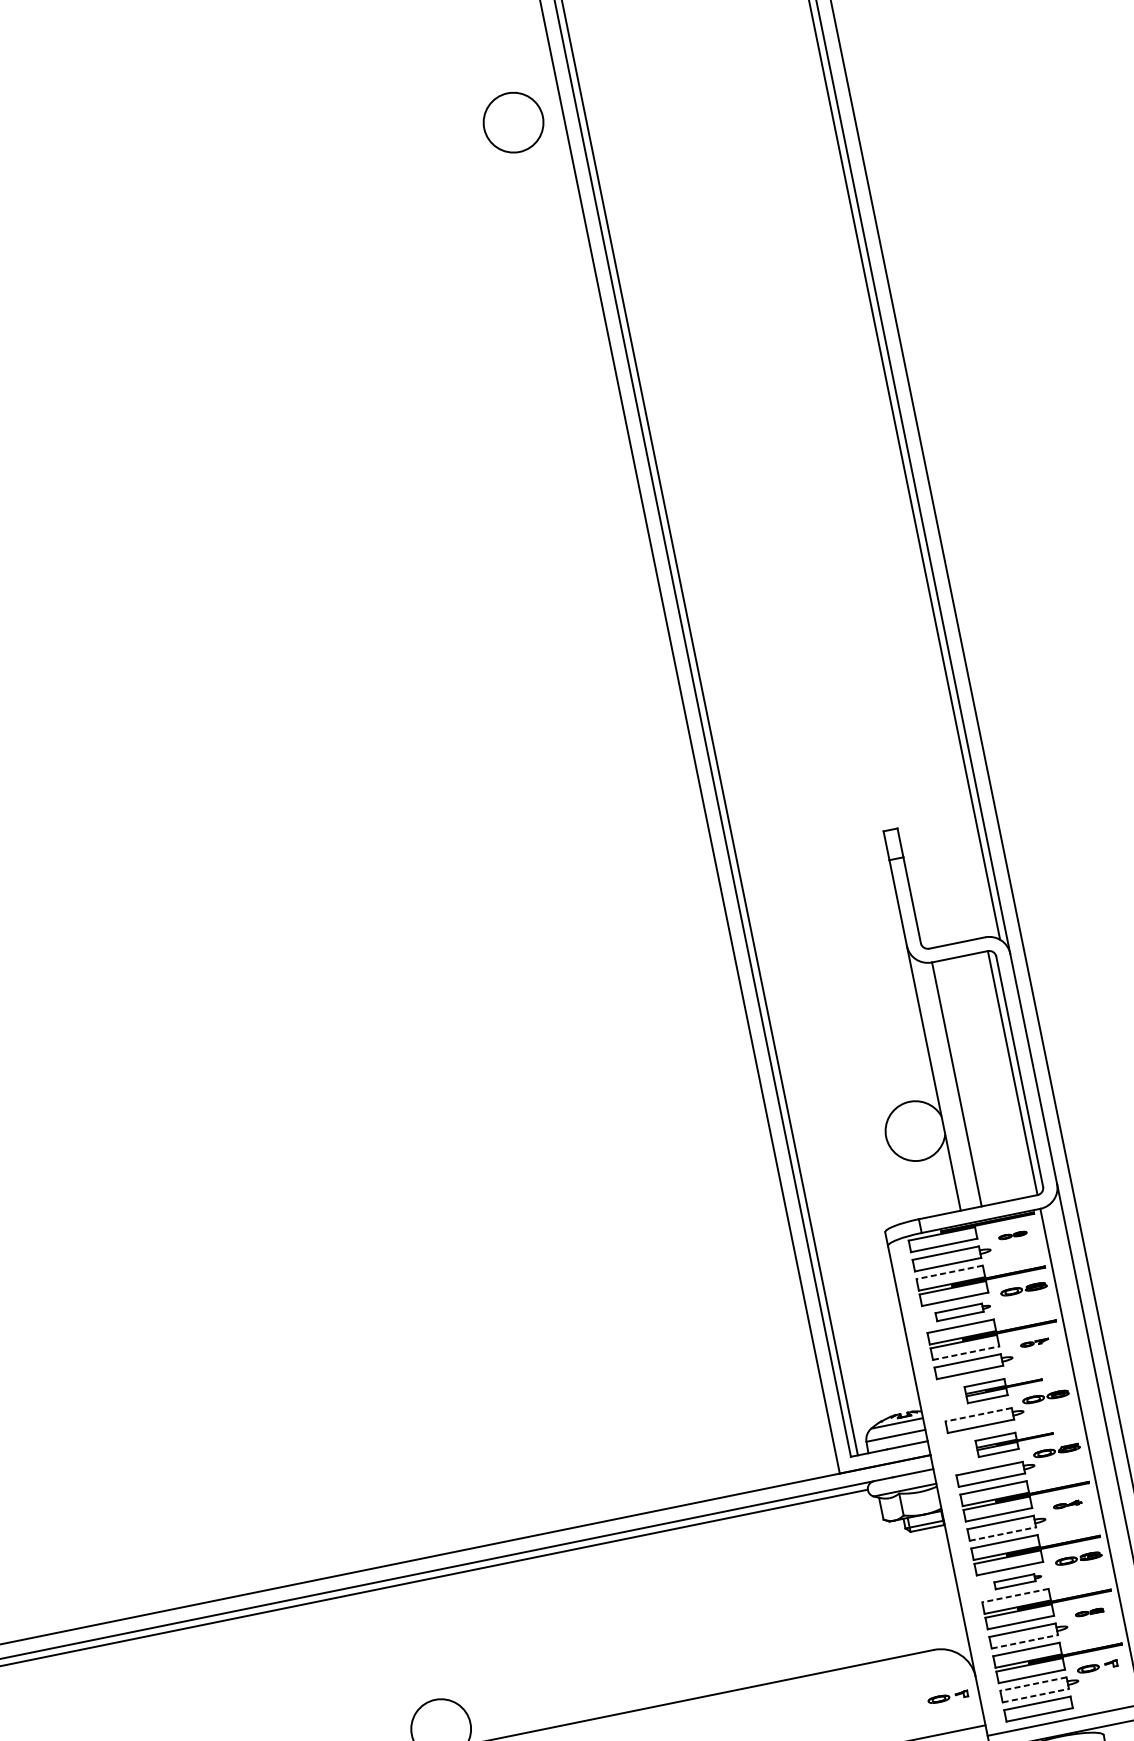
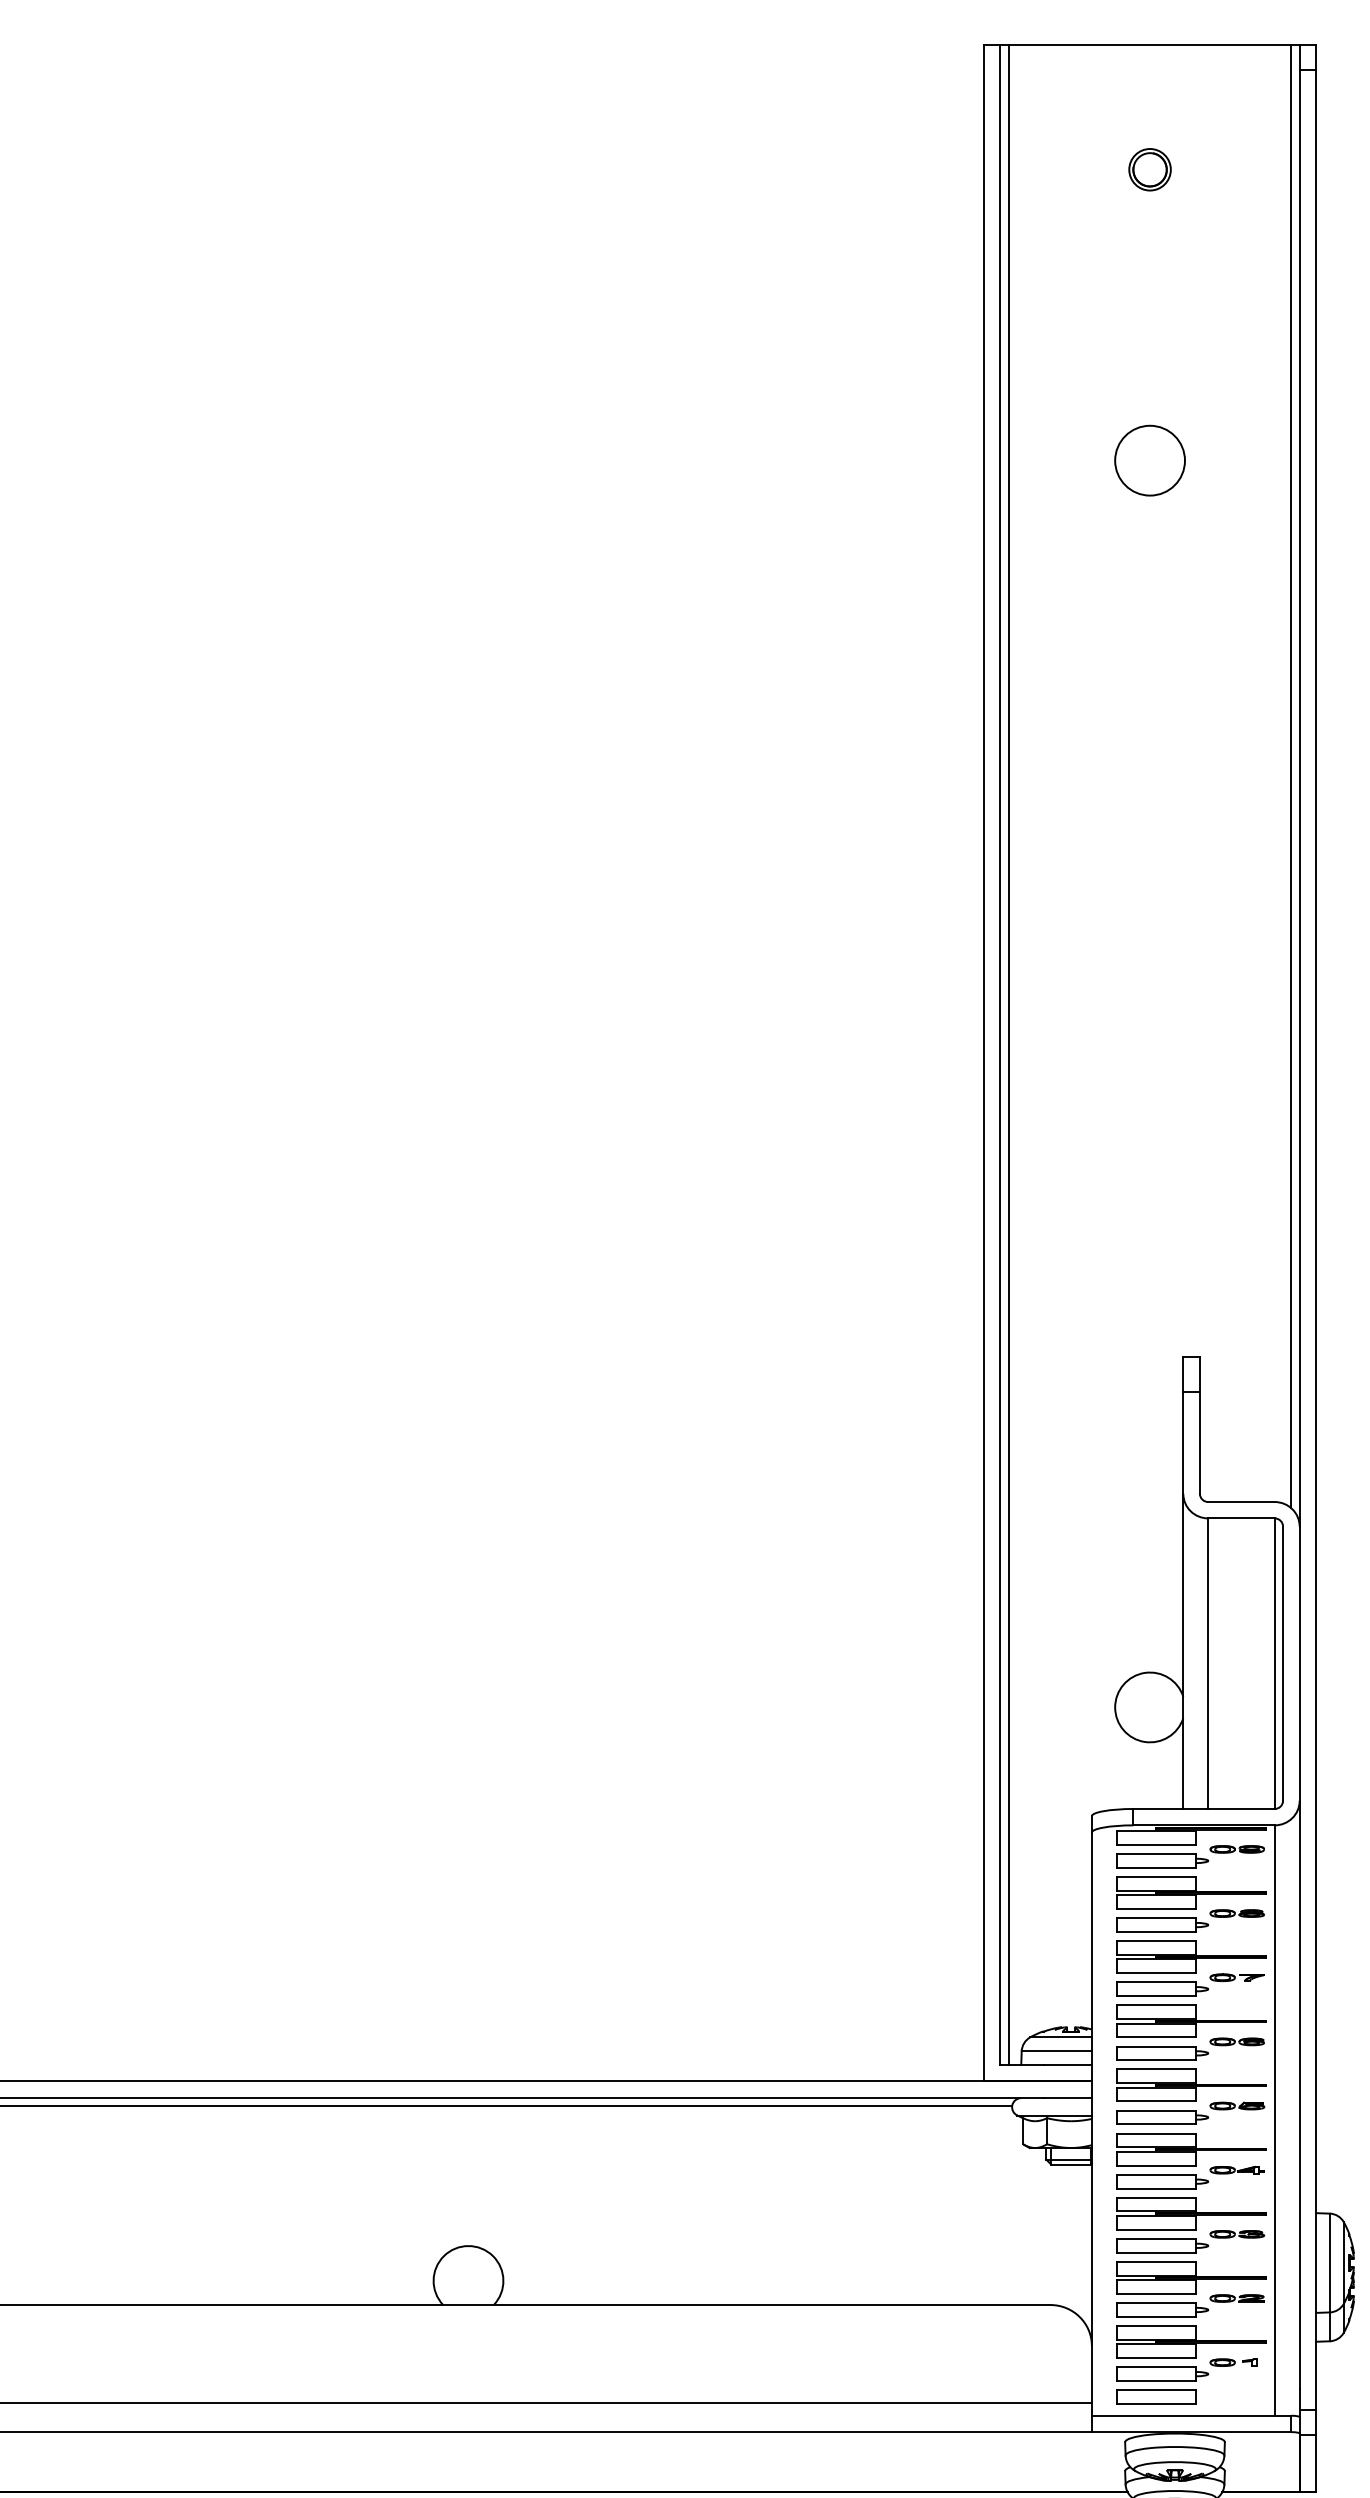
circle: (513, 122) -> (1149, 460), moved
part: (1012, 1235) -> (1236, 1849), size x1.67
line: (948, 1272) -> (1155, 1876), dashed -> solid
part: (963, 1311) -> (1162, 1924), size x1.43
part: (1034, 1343) -> (1236, 1977), size x1.67
line: (966, 1353) -> (1156, 1973), dashed -> solid
part: (1003, 1386) -> (1191, 2020), size x1.67
line: (977, 1414) -> (1155, 2046), dashed -> solid
part: (1014, 1440) -> (1191, 2084), size x1.67
part: (1067, 1504) -> (1236, 2169), size x1.67
line: (1003, 1533) -> (1156, 2188), dashed -> solid
part: (1017, 1580) -> (1162, 2245), size x1.67
line: (1014, 1595) -> (1155, 2261), dashed -> solid
part: (1089, 1612) -> (1236, 2298), size x1.67
line: (1024, 1641) -> (1156, 2316), dashed -> solid
line: (1032, 1684) -> (1155, 2367), dashed -> solid
line: (1036, 1696) -> (1156, 2381), dashed -> solid
part: (948, 1697) -> (1055, 2362), removed

